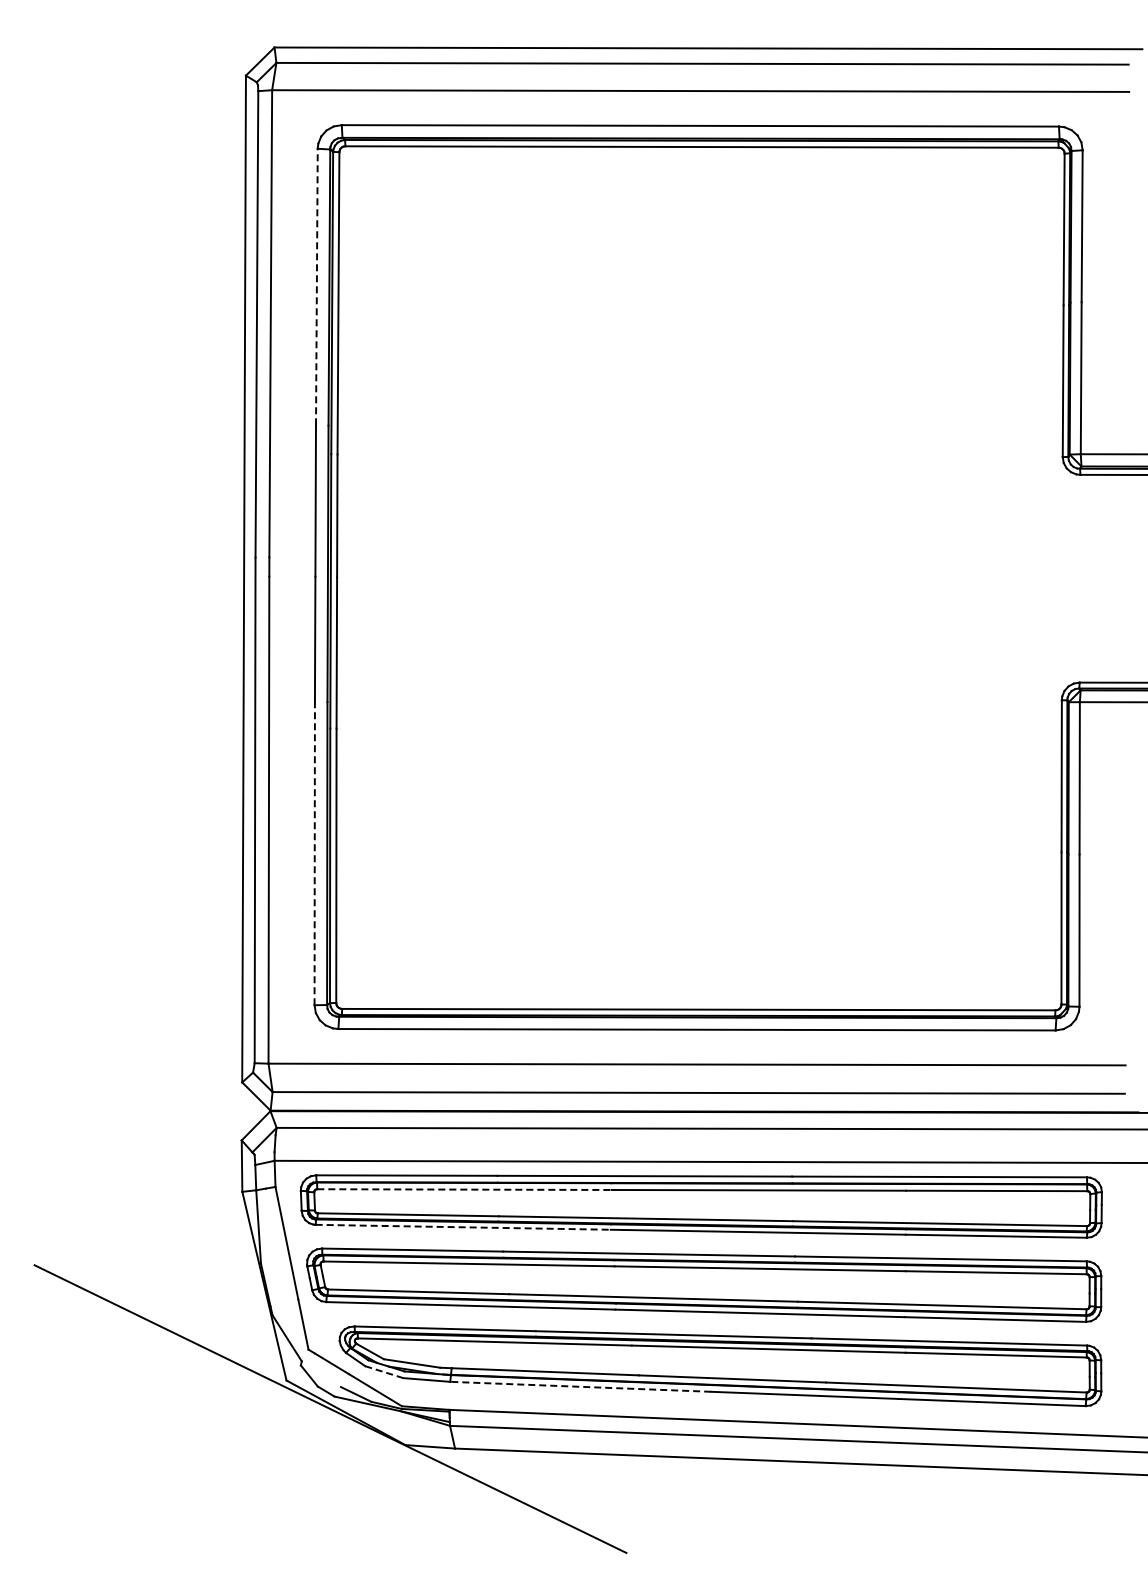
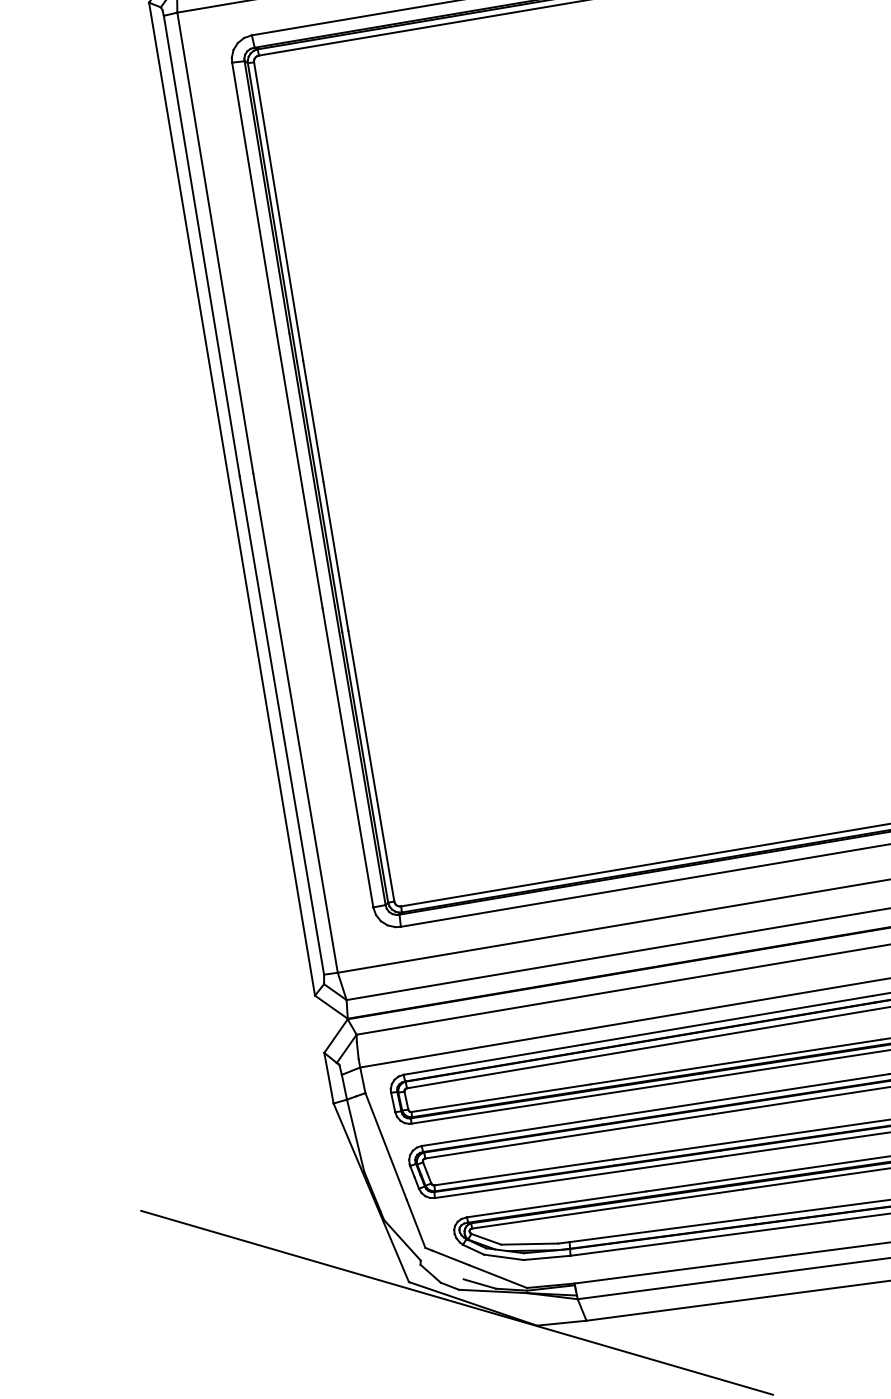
line: (316, 286) -> (254, 198), dashed -> solid
line: (314, 853) -> (347, 757), dashed -> solid
line: (465, 1189) -> (553, 1063), dashed -> solid
line: (463, 1227) -> (557, 1101), dashed -> solid
line: (384, 1372) -> (504, 1257), dashed -> solid
line: (580, 1386) -> (699, 1238), dashed -> solid

